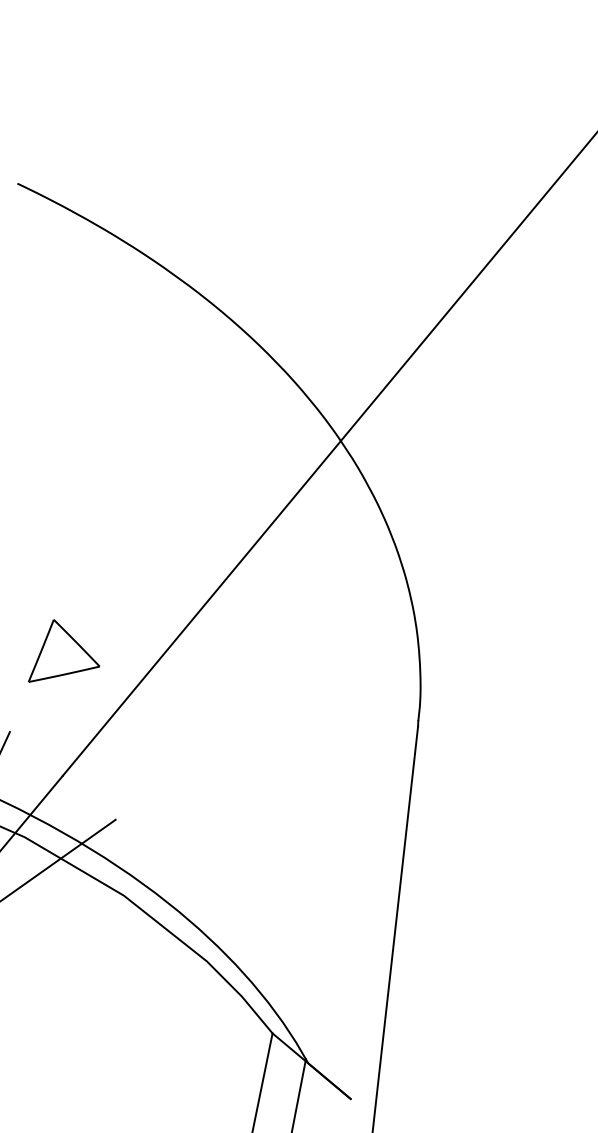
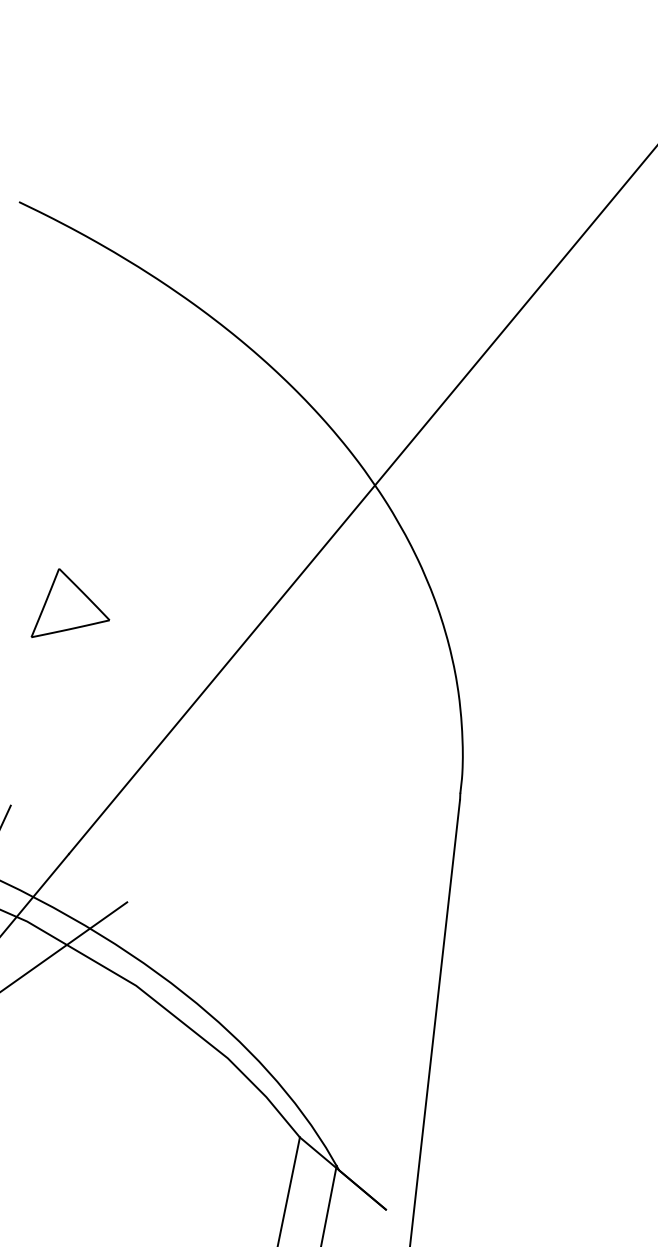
part: (64, 650) -> (70, 602), moved

